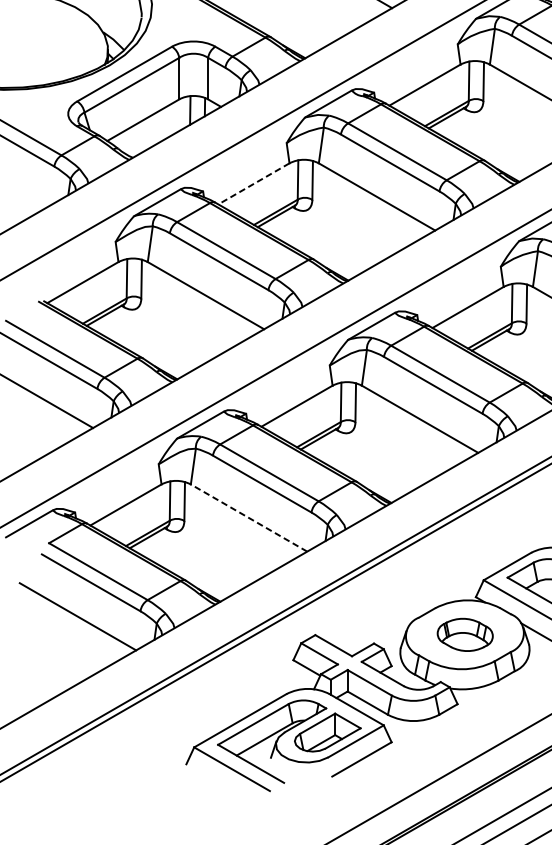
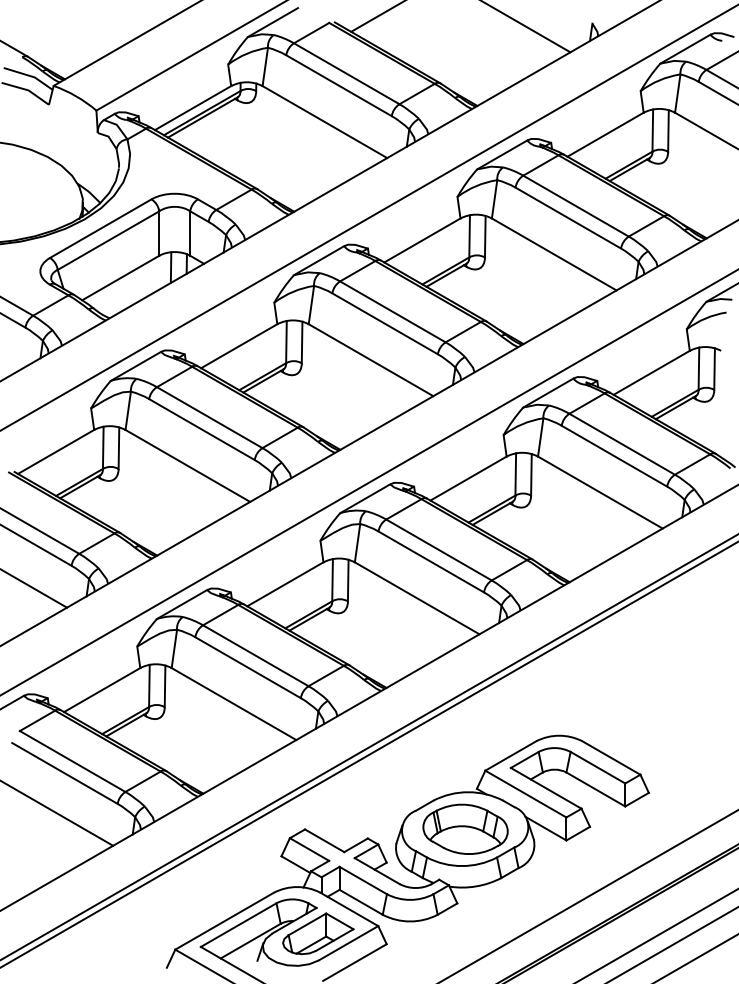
line: (254, 184) -> (239, 346), dashed -> solid
line: (249, 518) -> (234, 704), dashed -> solid
part: (465, 634) -> (465, 828), size x1.43

